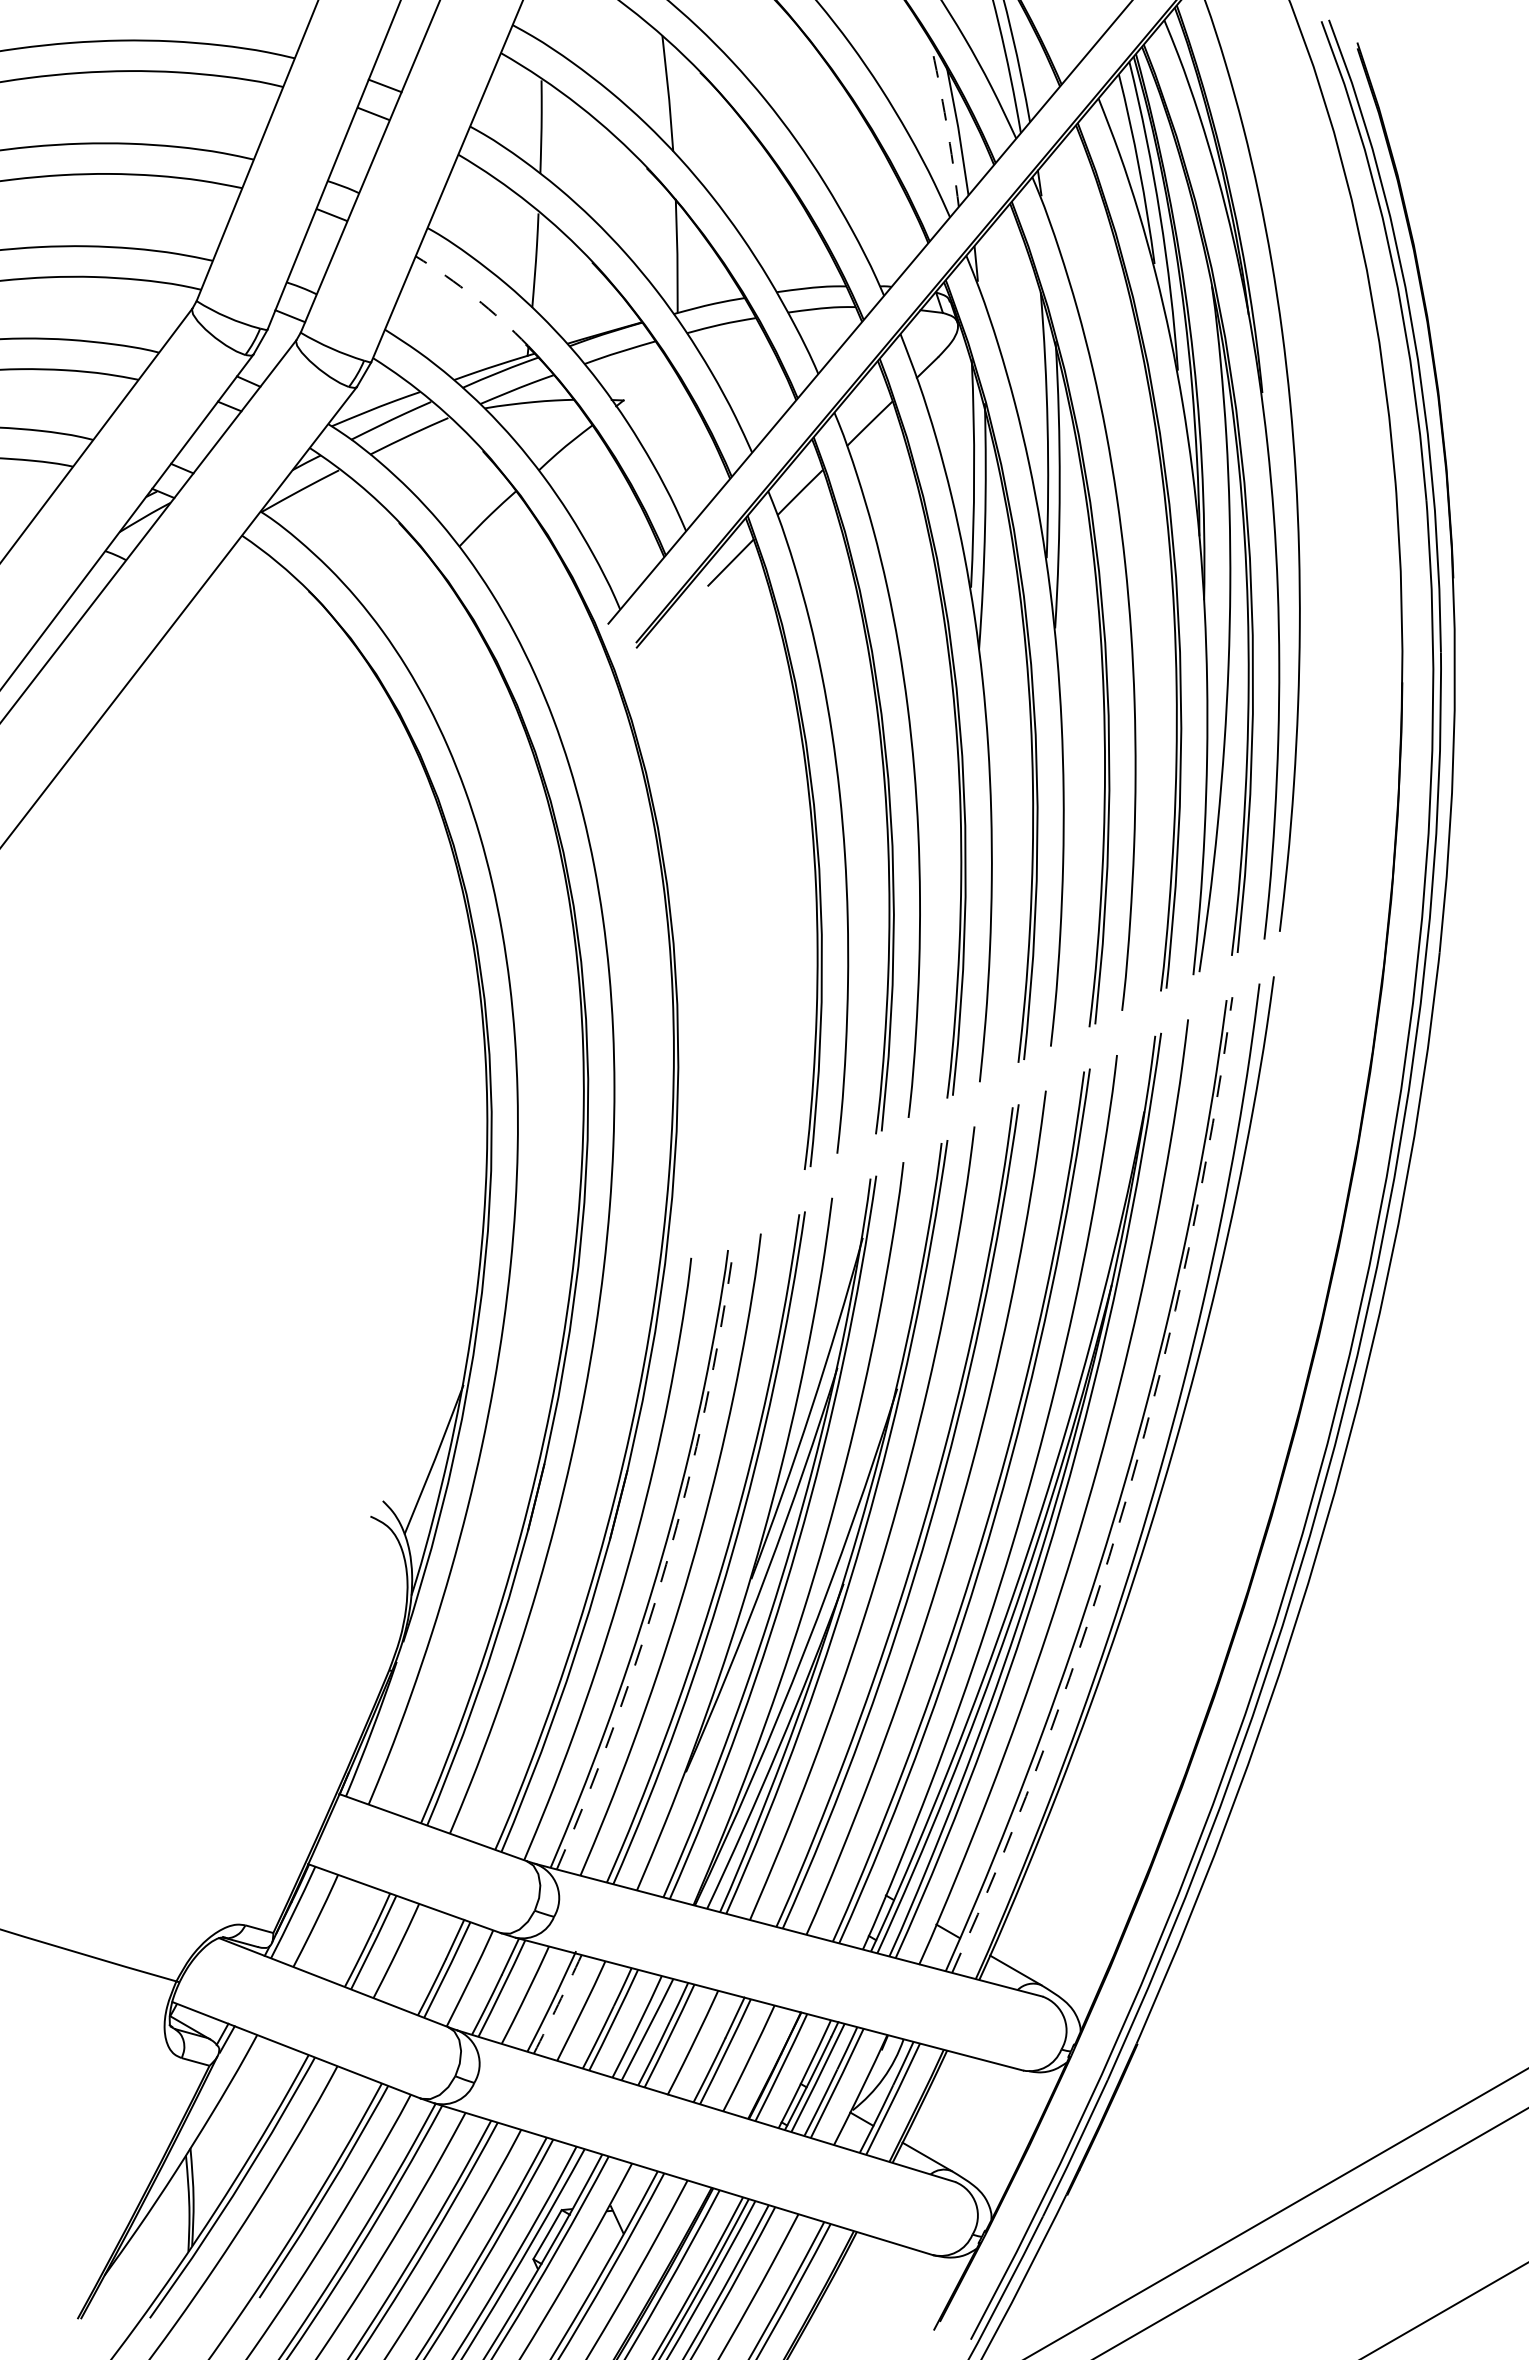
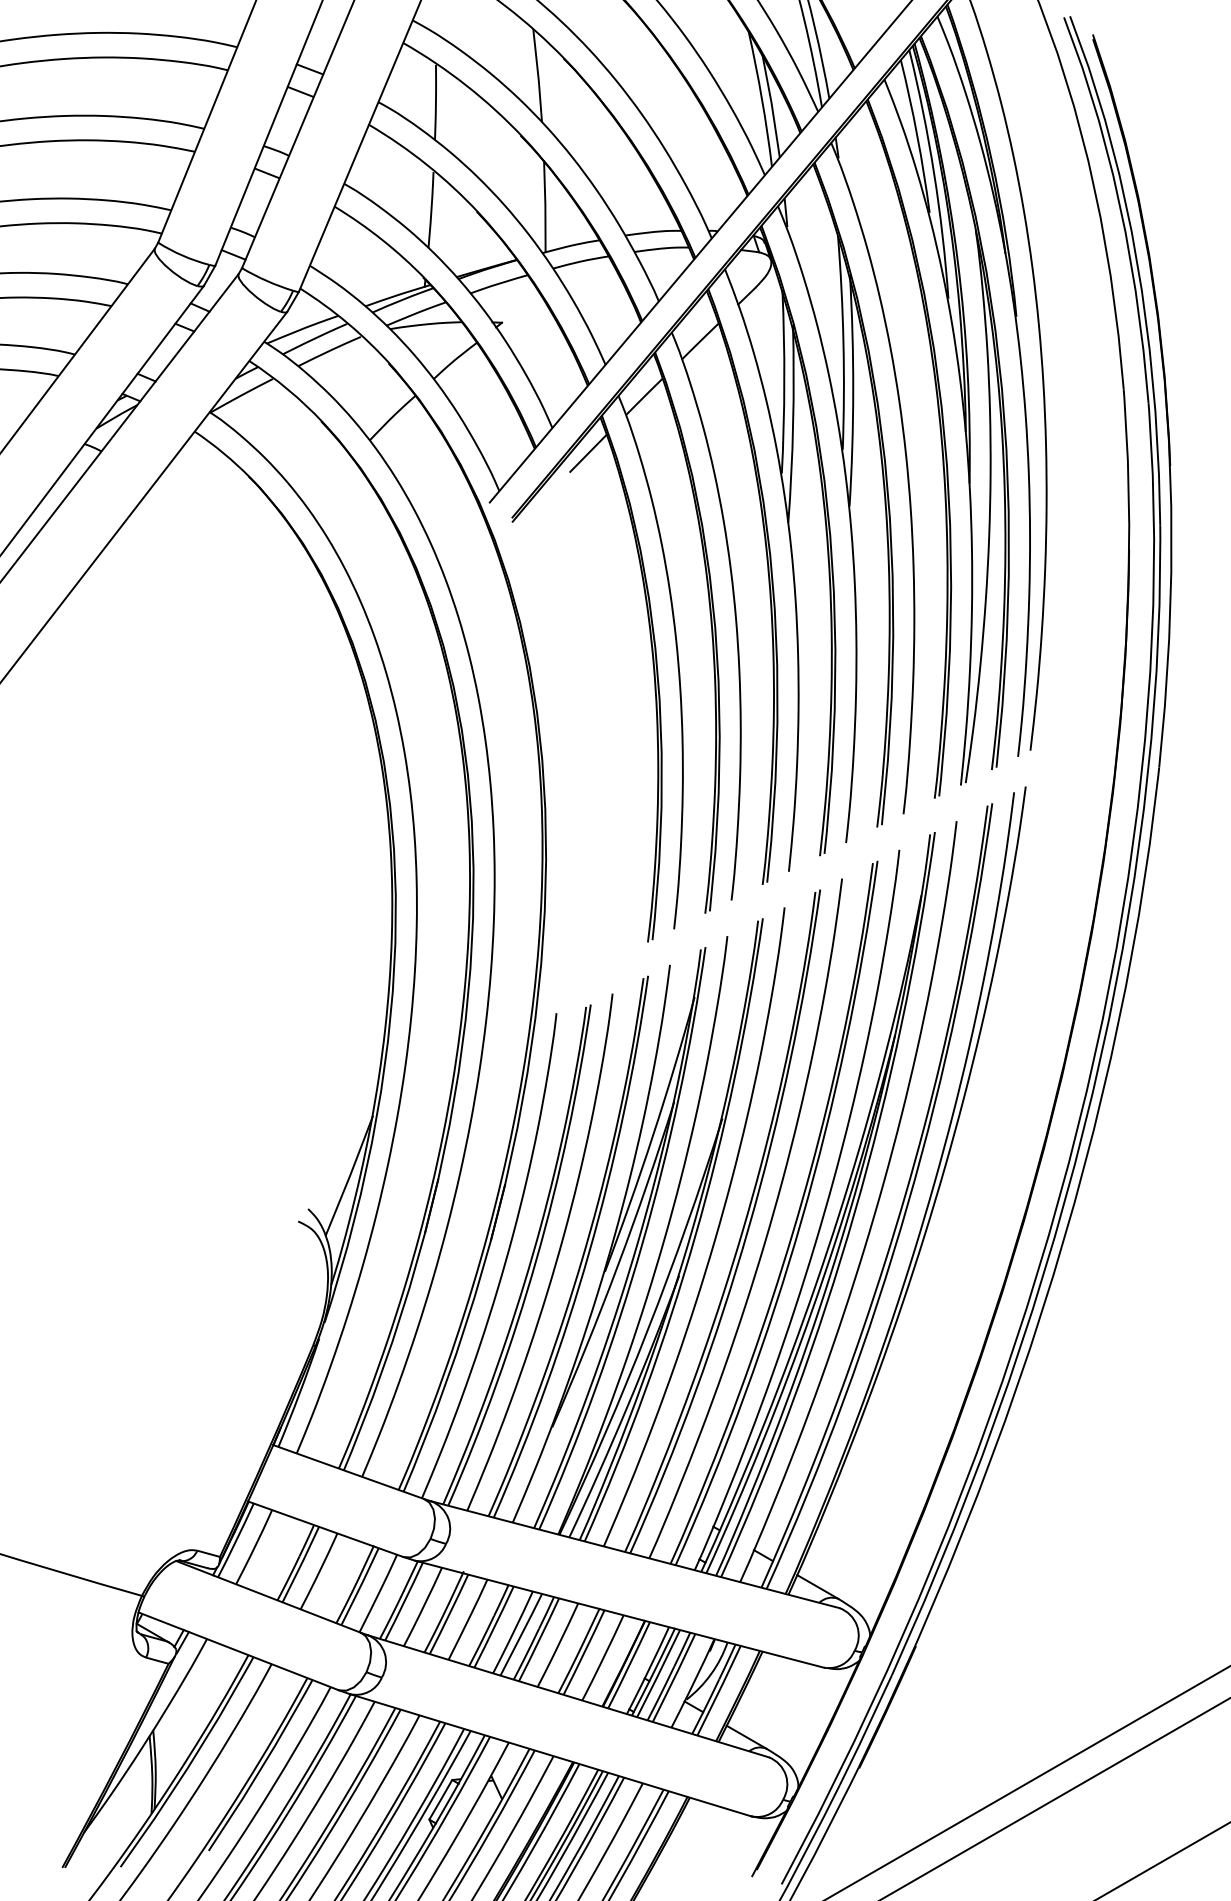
arc: (946, 122) -> (762, 98), dashed -> solid
arc: (474, 297) -> (381, 239), dashed -> solid
arc: (1127, 1495) -> (907, 1204), dashed -> solid
arc: (666, 1564) -> (536, 1260), dashed -> solid
arc: (558, 2004) -> (449, 1614), dashed -> solid

